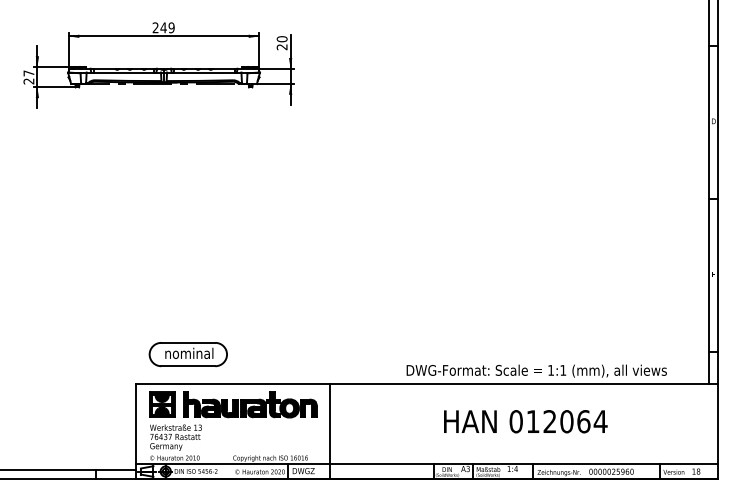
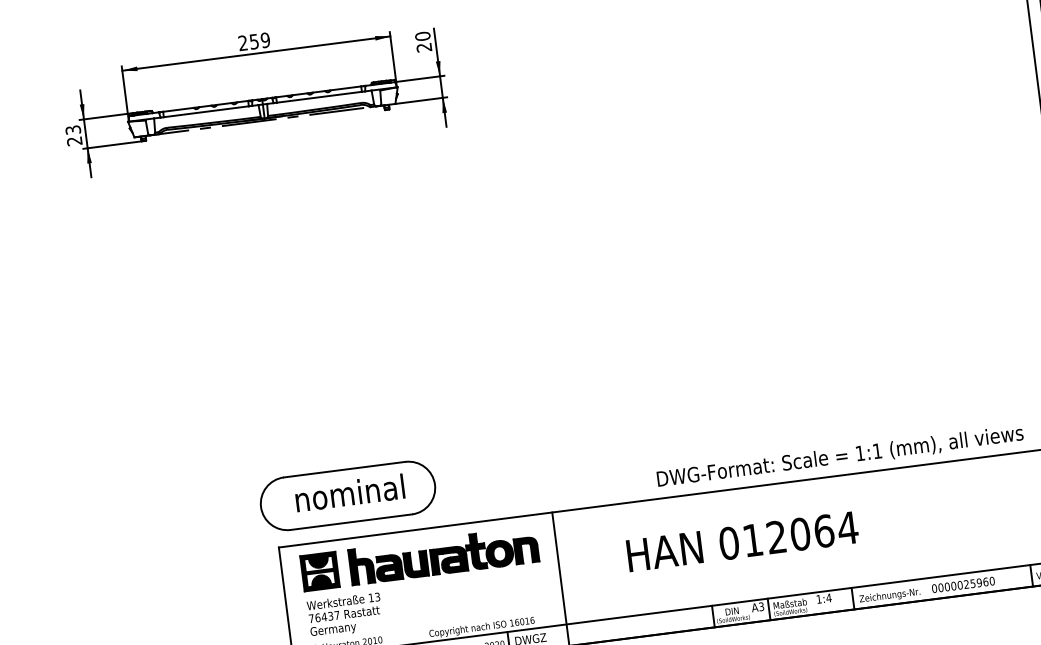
text: (163, 27) -> (254, 41), 249 -> 259
text: (28, 73) -> (72, 130), 27 -> 23
part: (187, 354) -> (346, 496), size x1.6
text: (525, 421) -> (742, 541), moved

